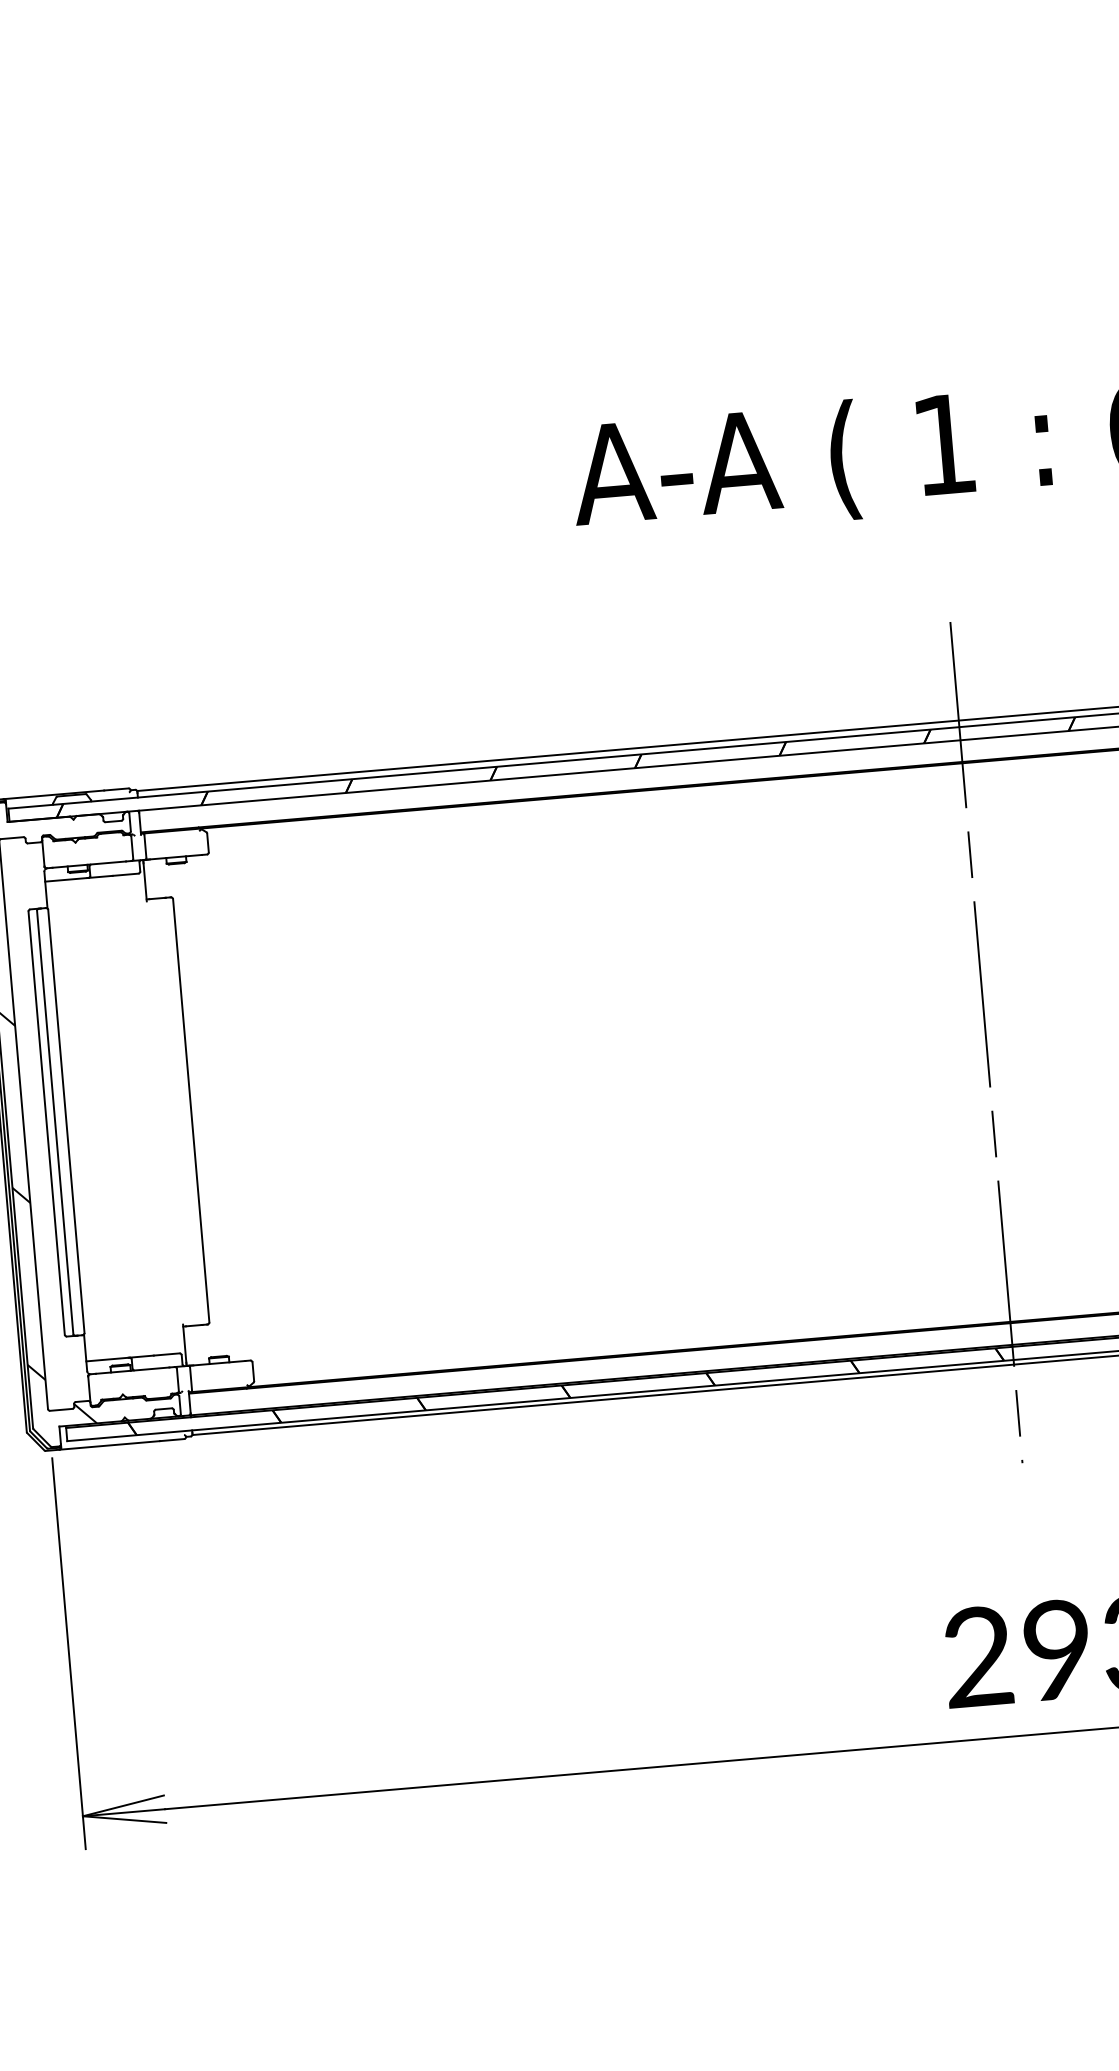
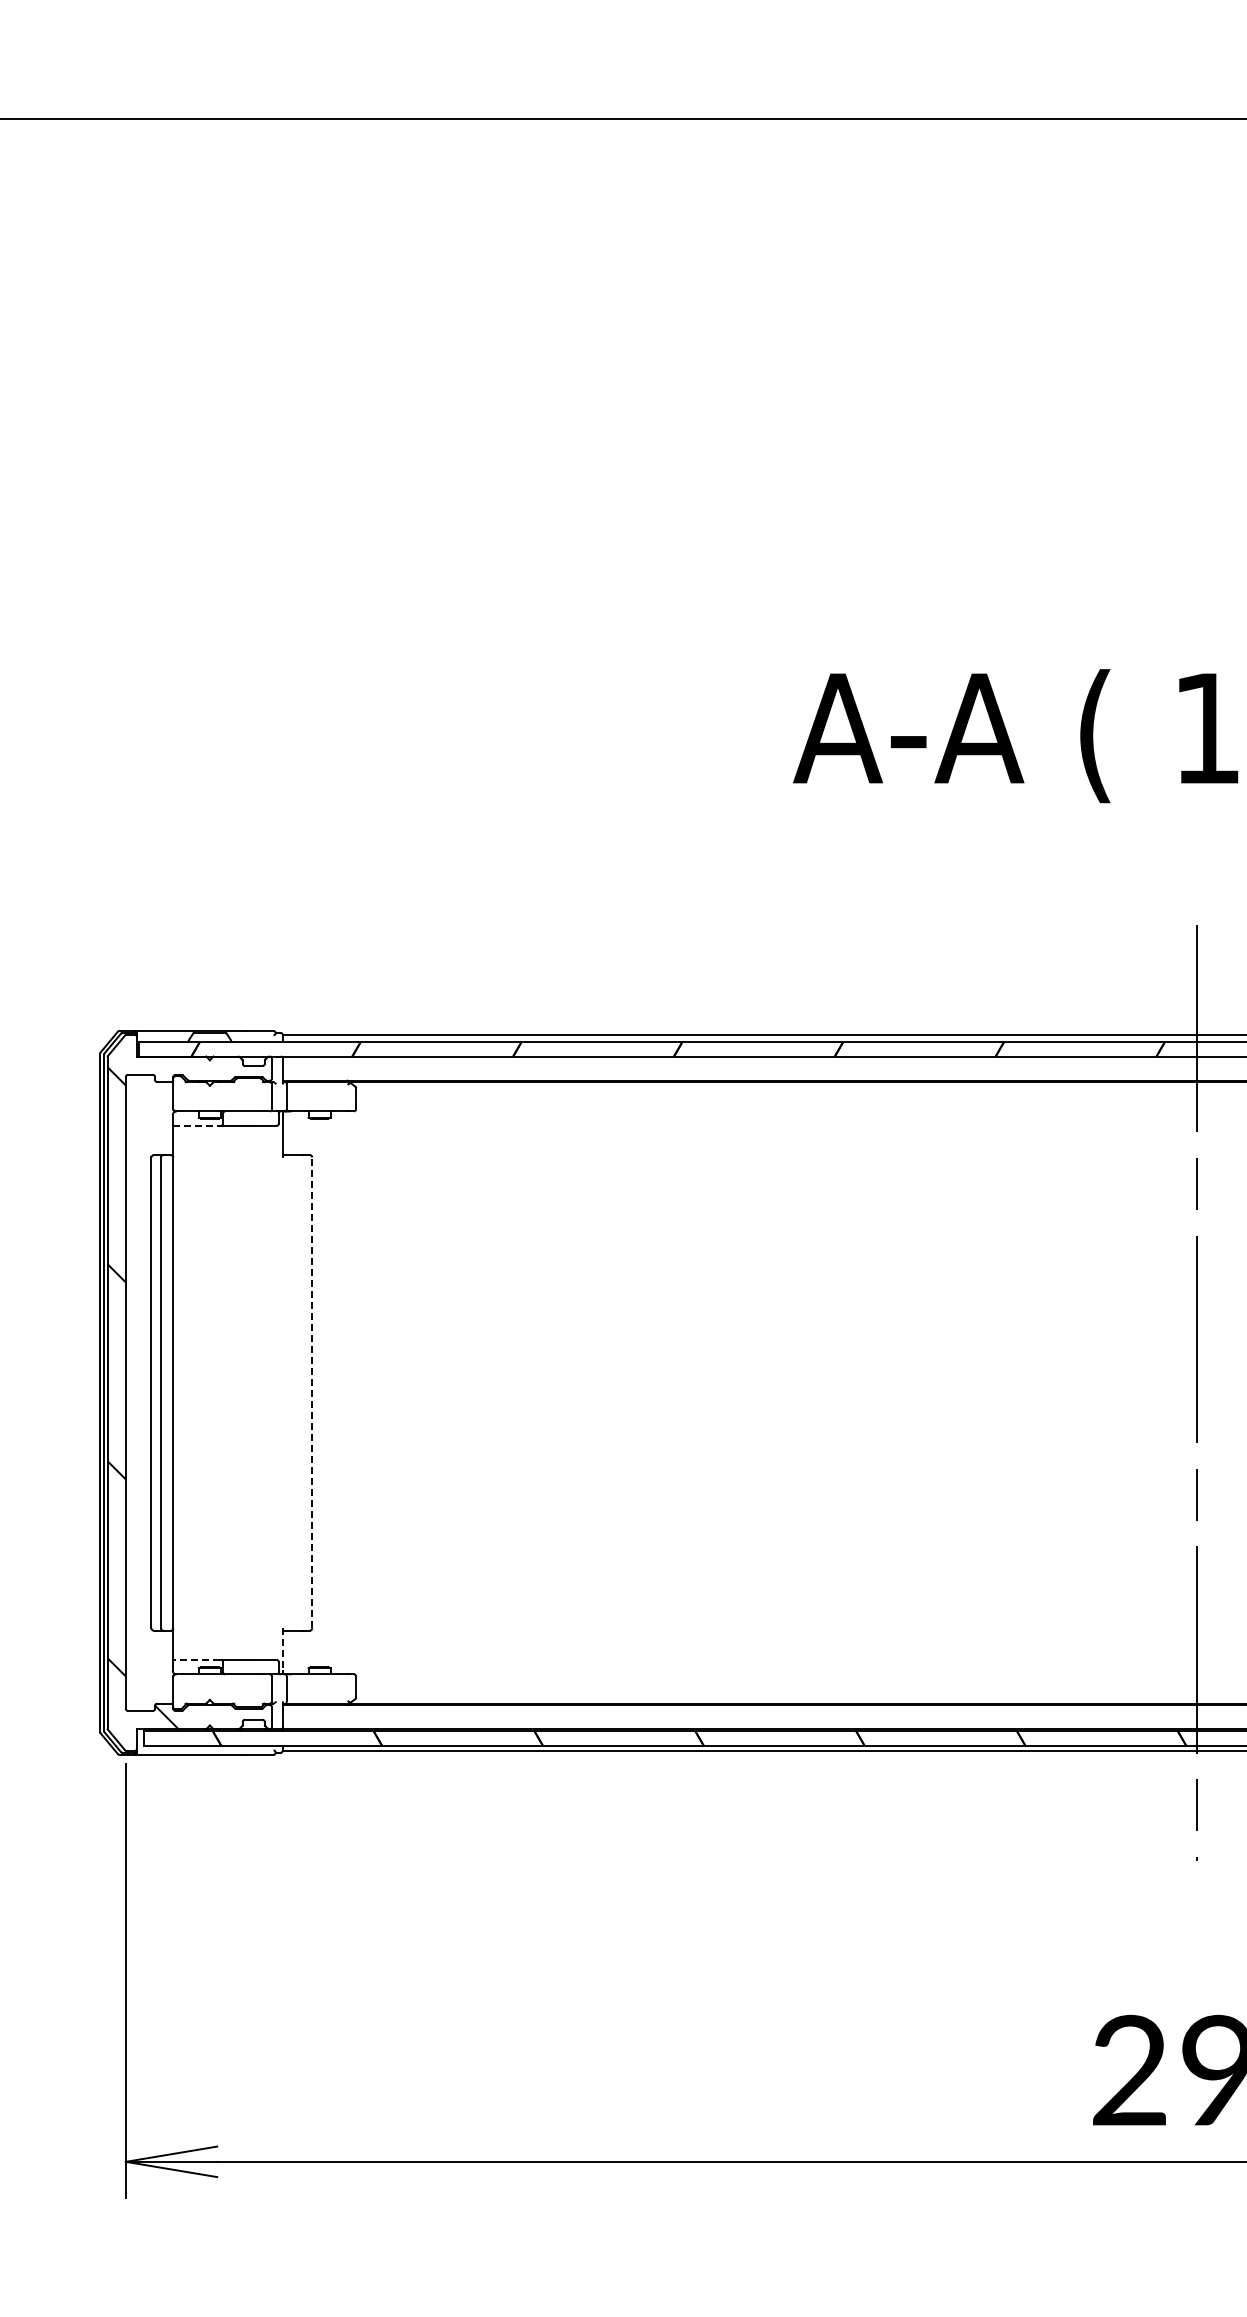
line: (66, 880) -> (196, 1126), solid -> dashed
line: (191, 1110) -> (312, 1392), solid -> dashed
line: (185, 1344) -> (283, 1650), solid -> dashed
line: (106, 1359) -> (195, 1659), solid -> dashed

